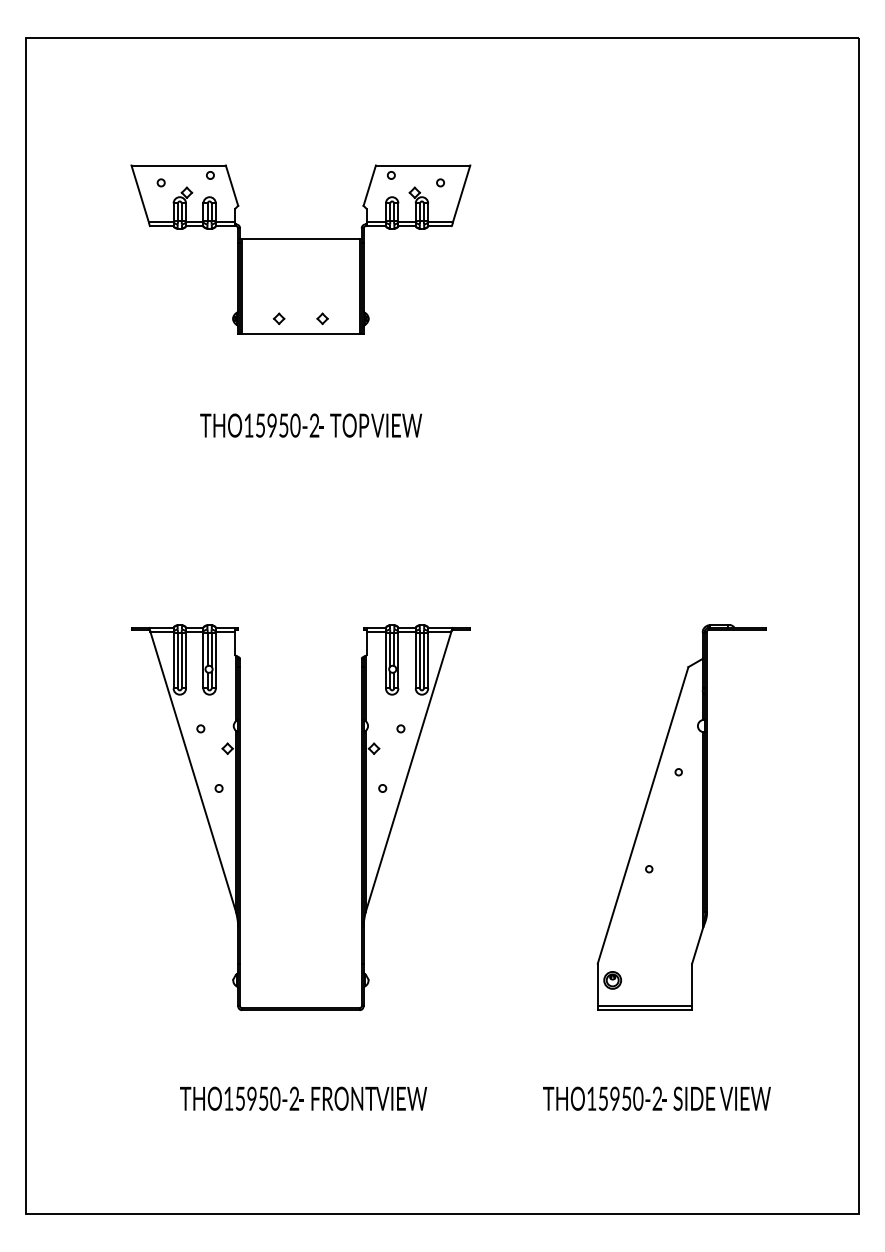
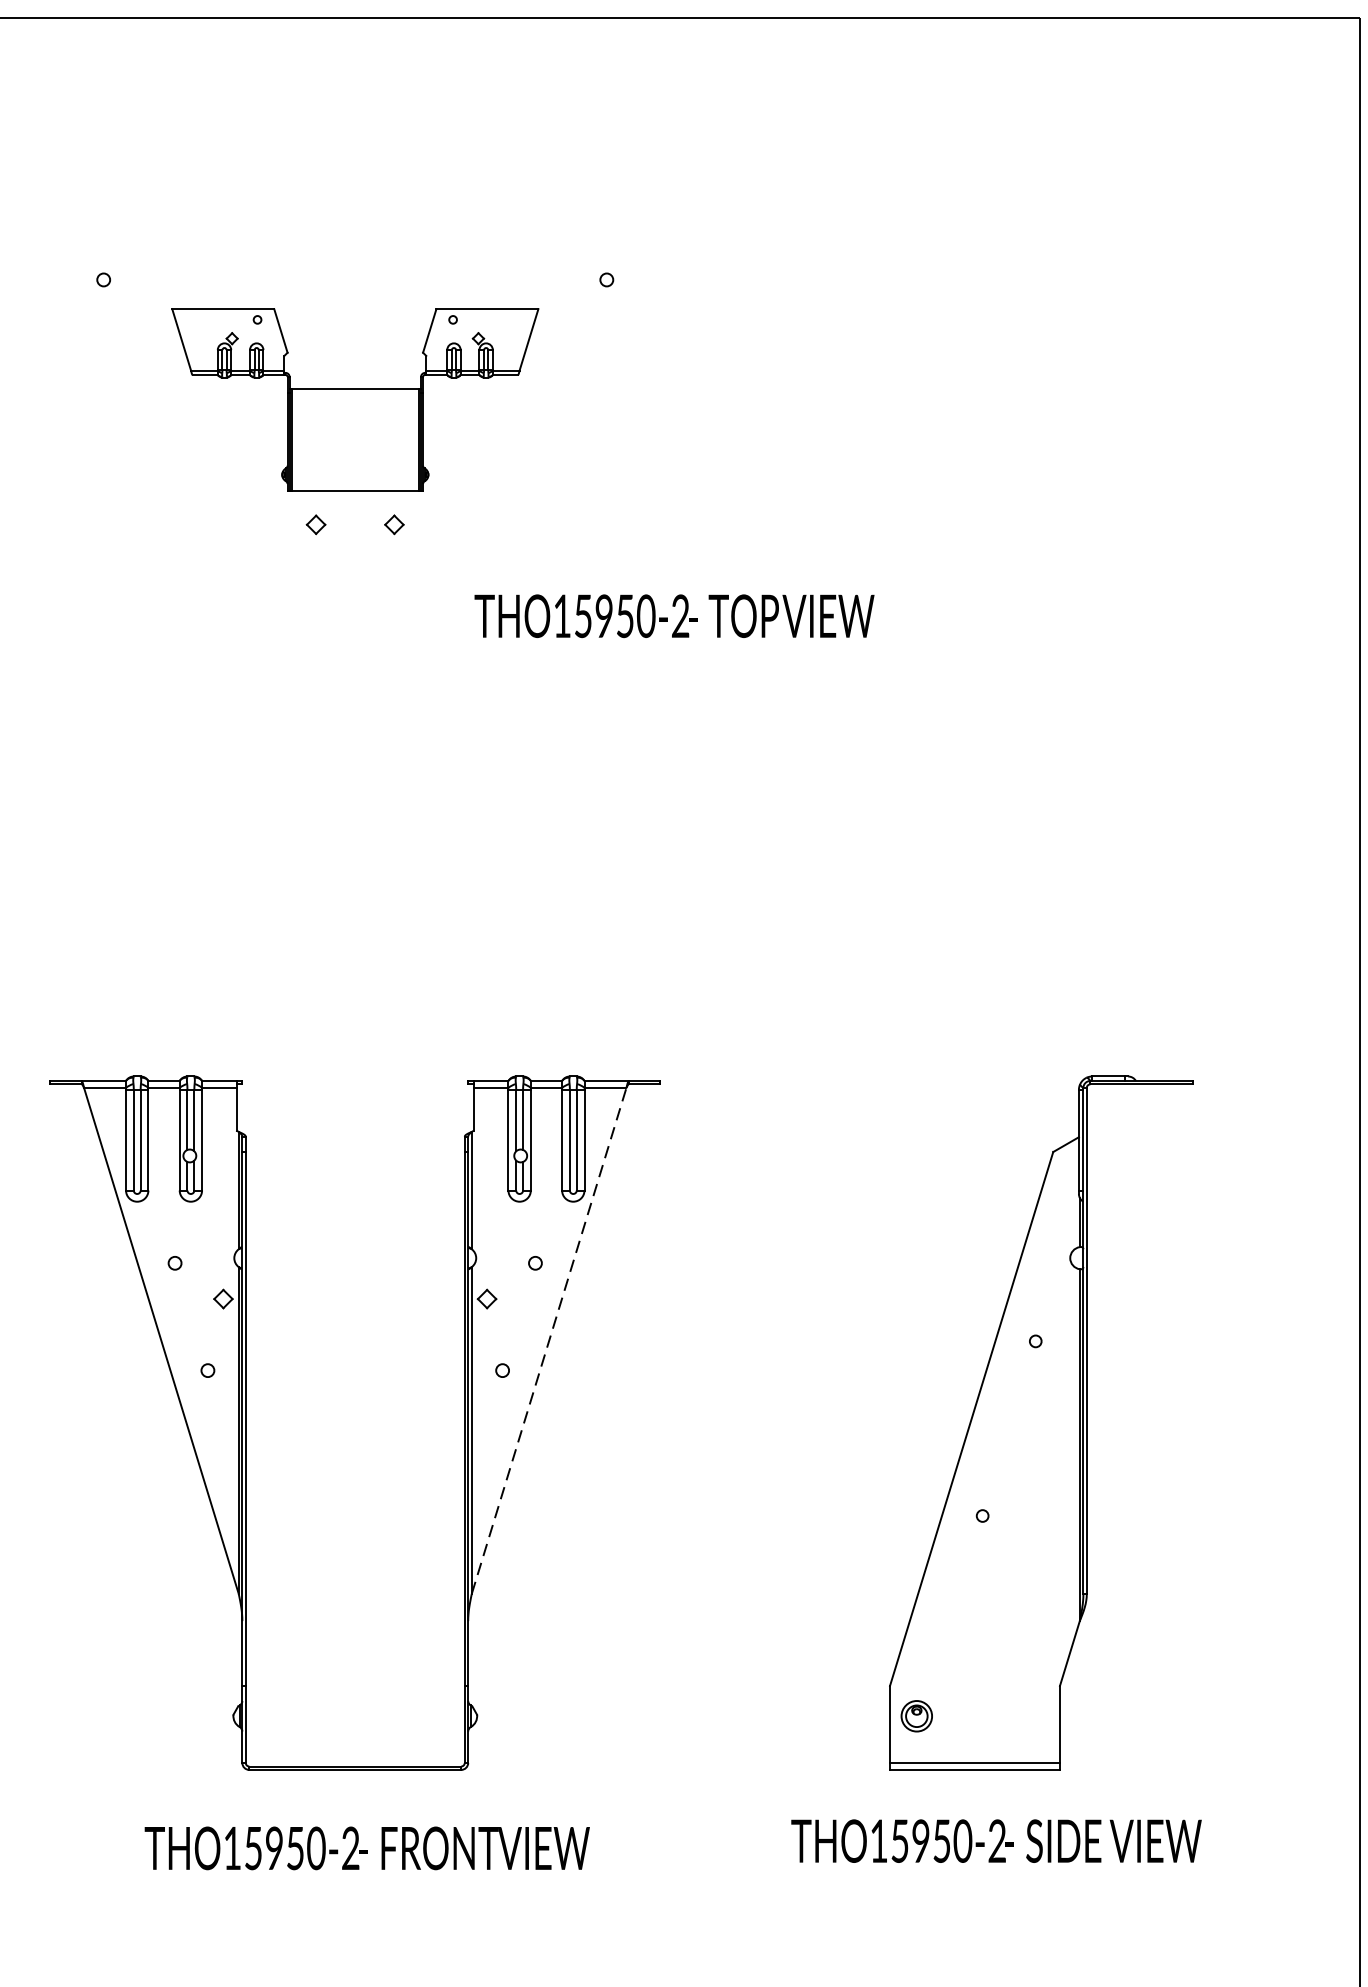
part: (300, 249) -> (354, 399), size x0.6
text: (311, 425) -> (675, 616), moved
line: (408, 772) -> (549, 1341), solid -> dashed
text: (303, 1098) -> (367, 1847), moved
text: (656, 1098) -> (995, 1840), moved

